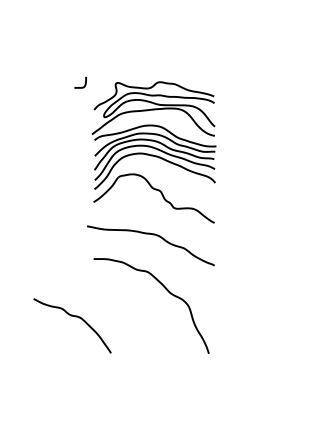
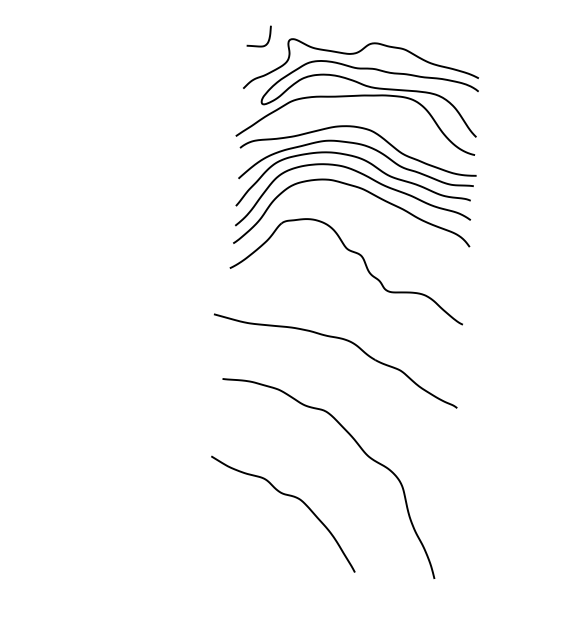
curve: (84, 83) -> (266, 38), moved
curve: (75, 317) -> (290, 498), moved

